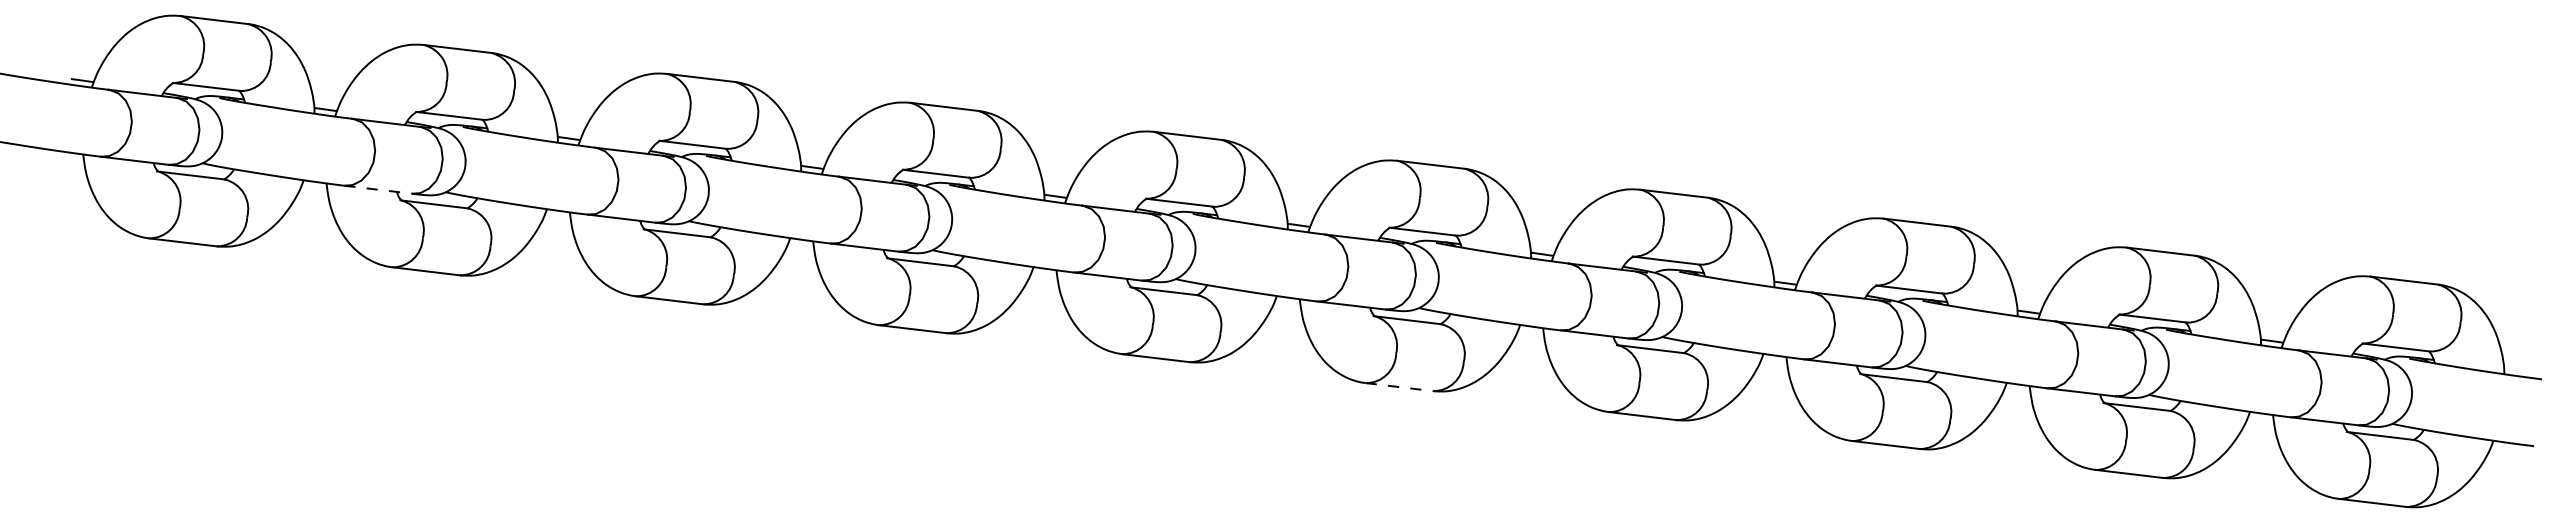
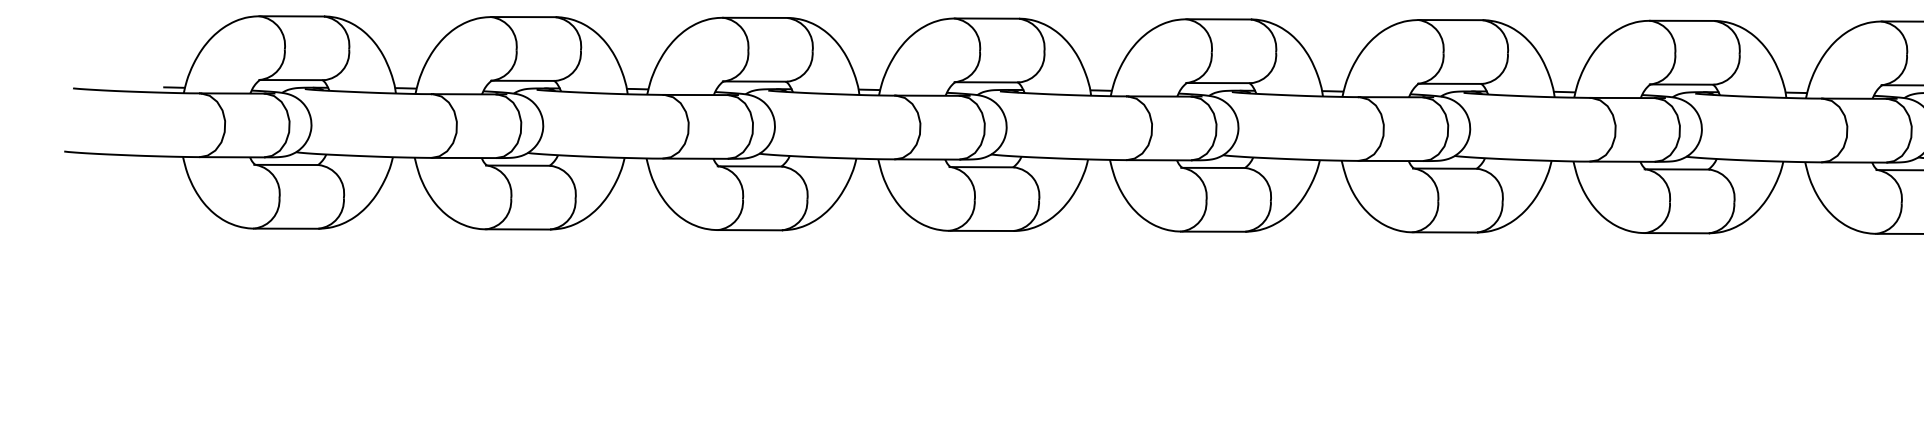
line: (378, 189) -> (464, 157), dashed -> solid
line: (1399, 387) -> (1445, 232), dashed -> solid

